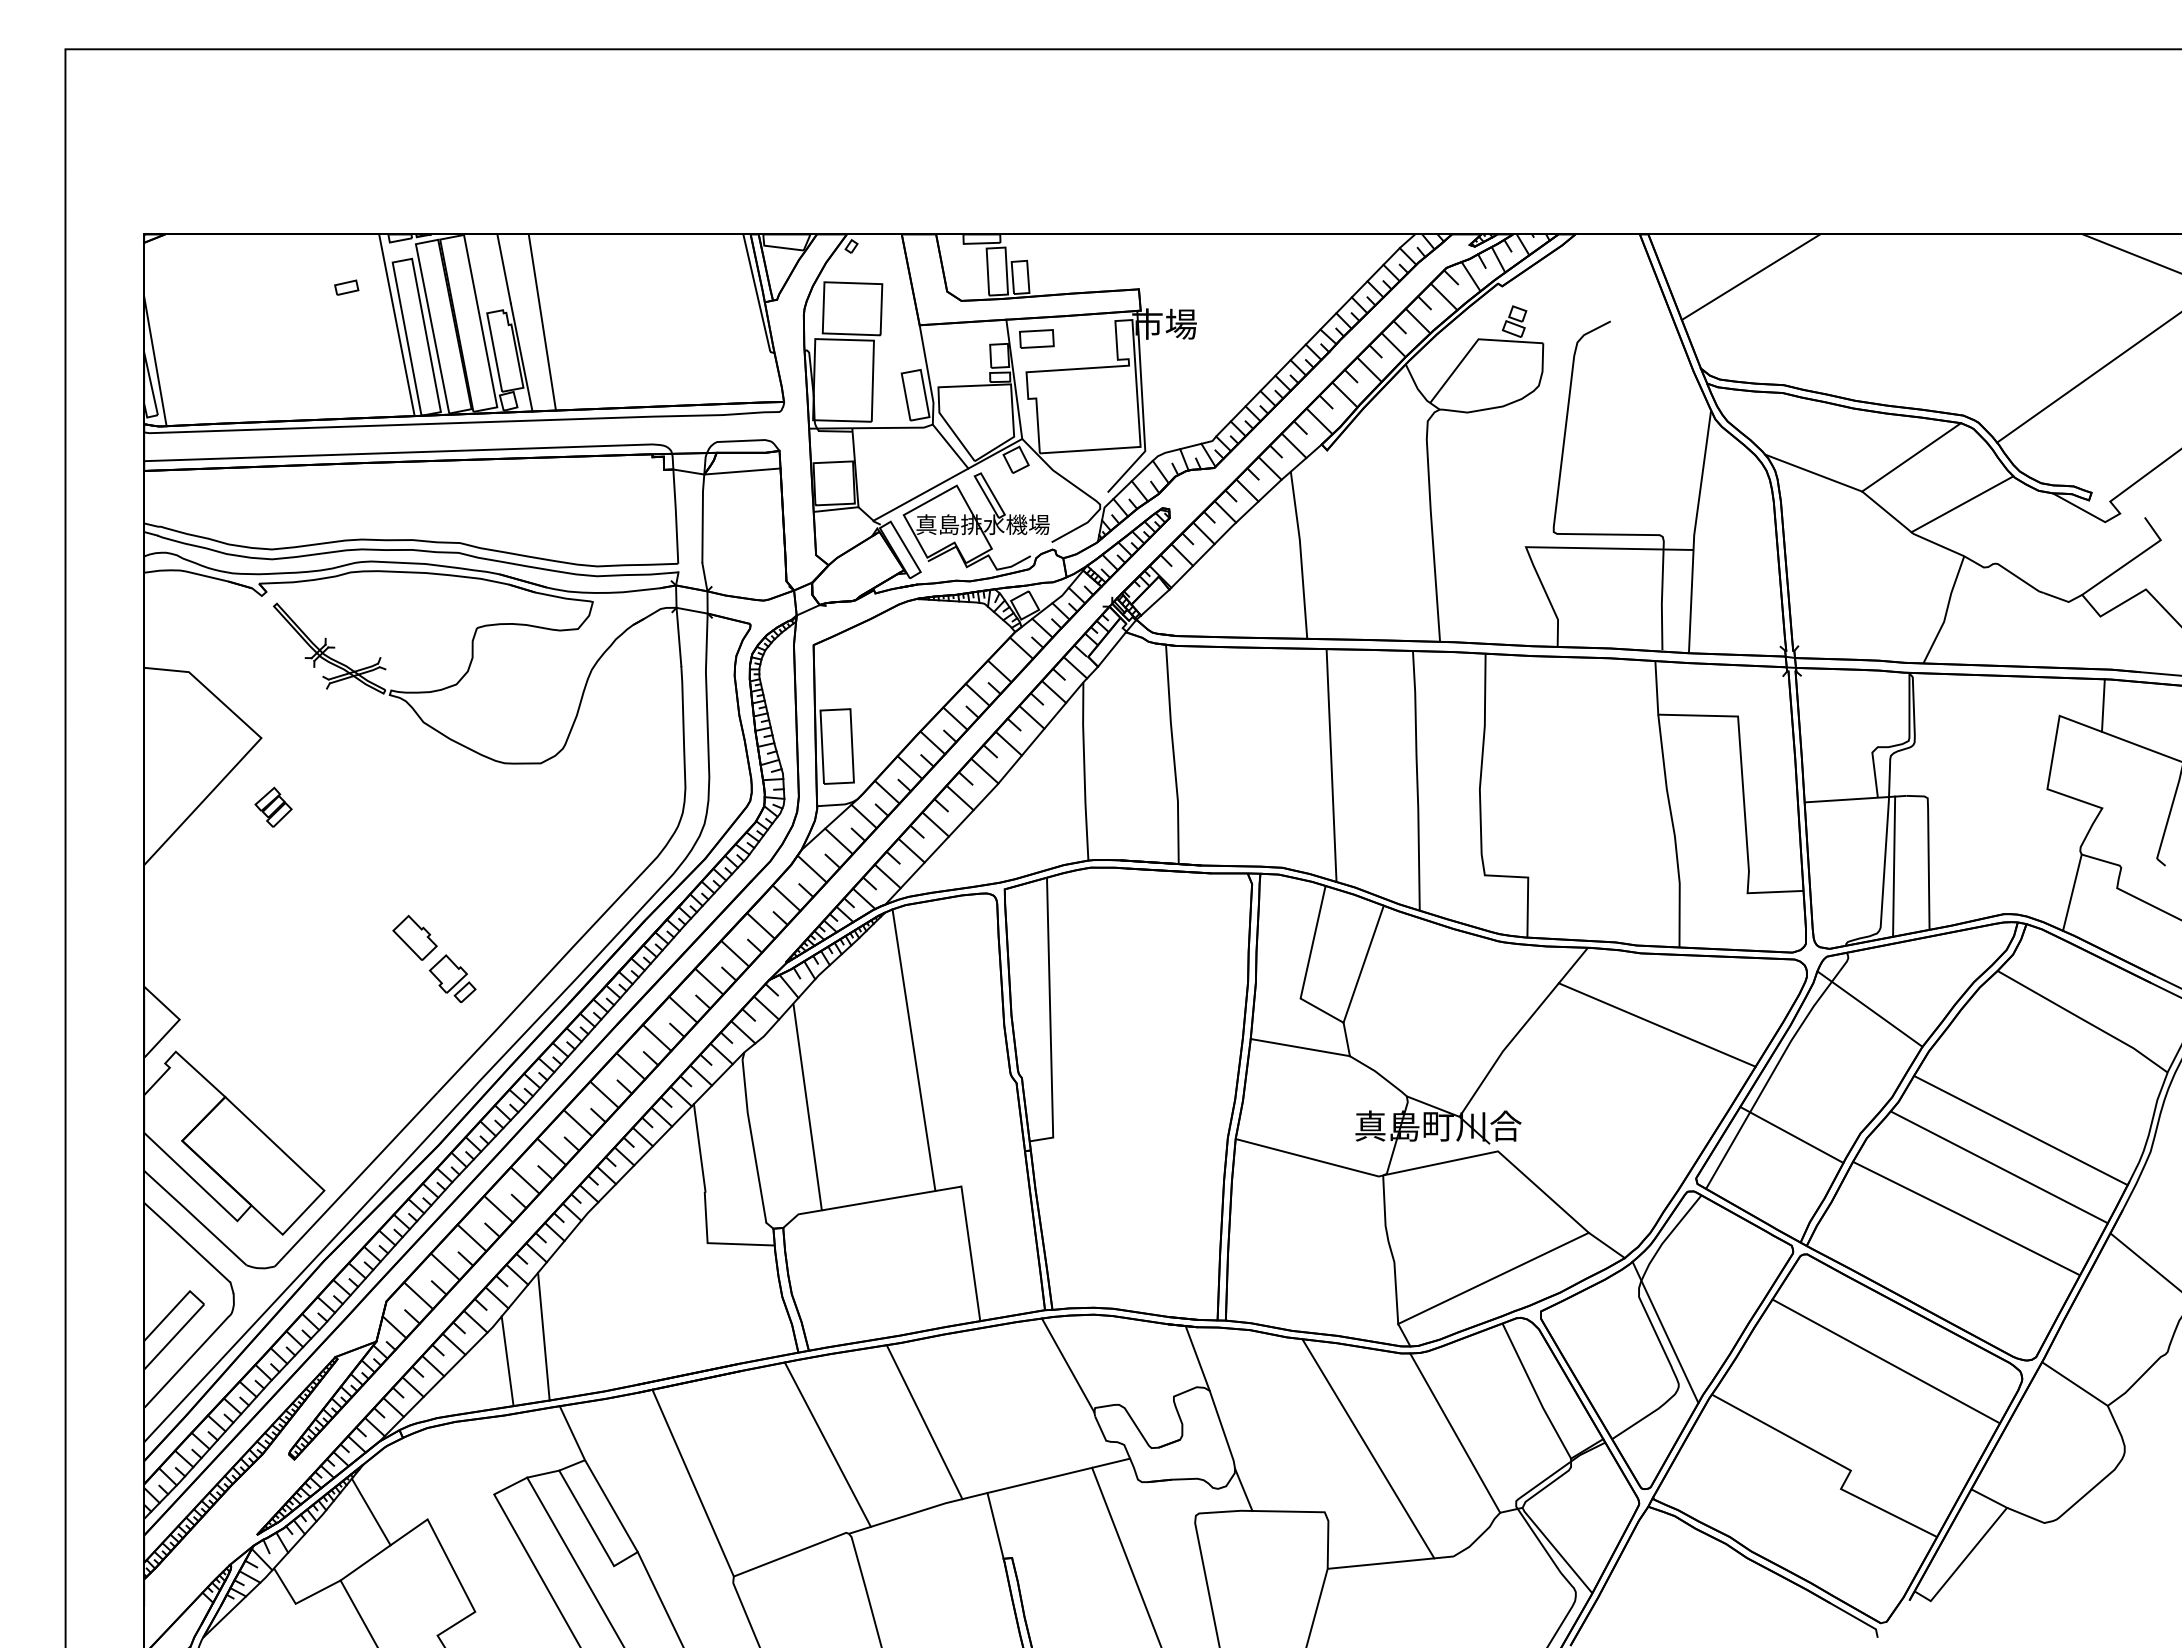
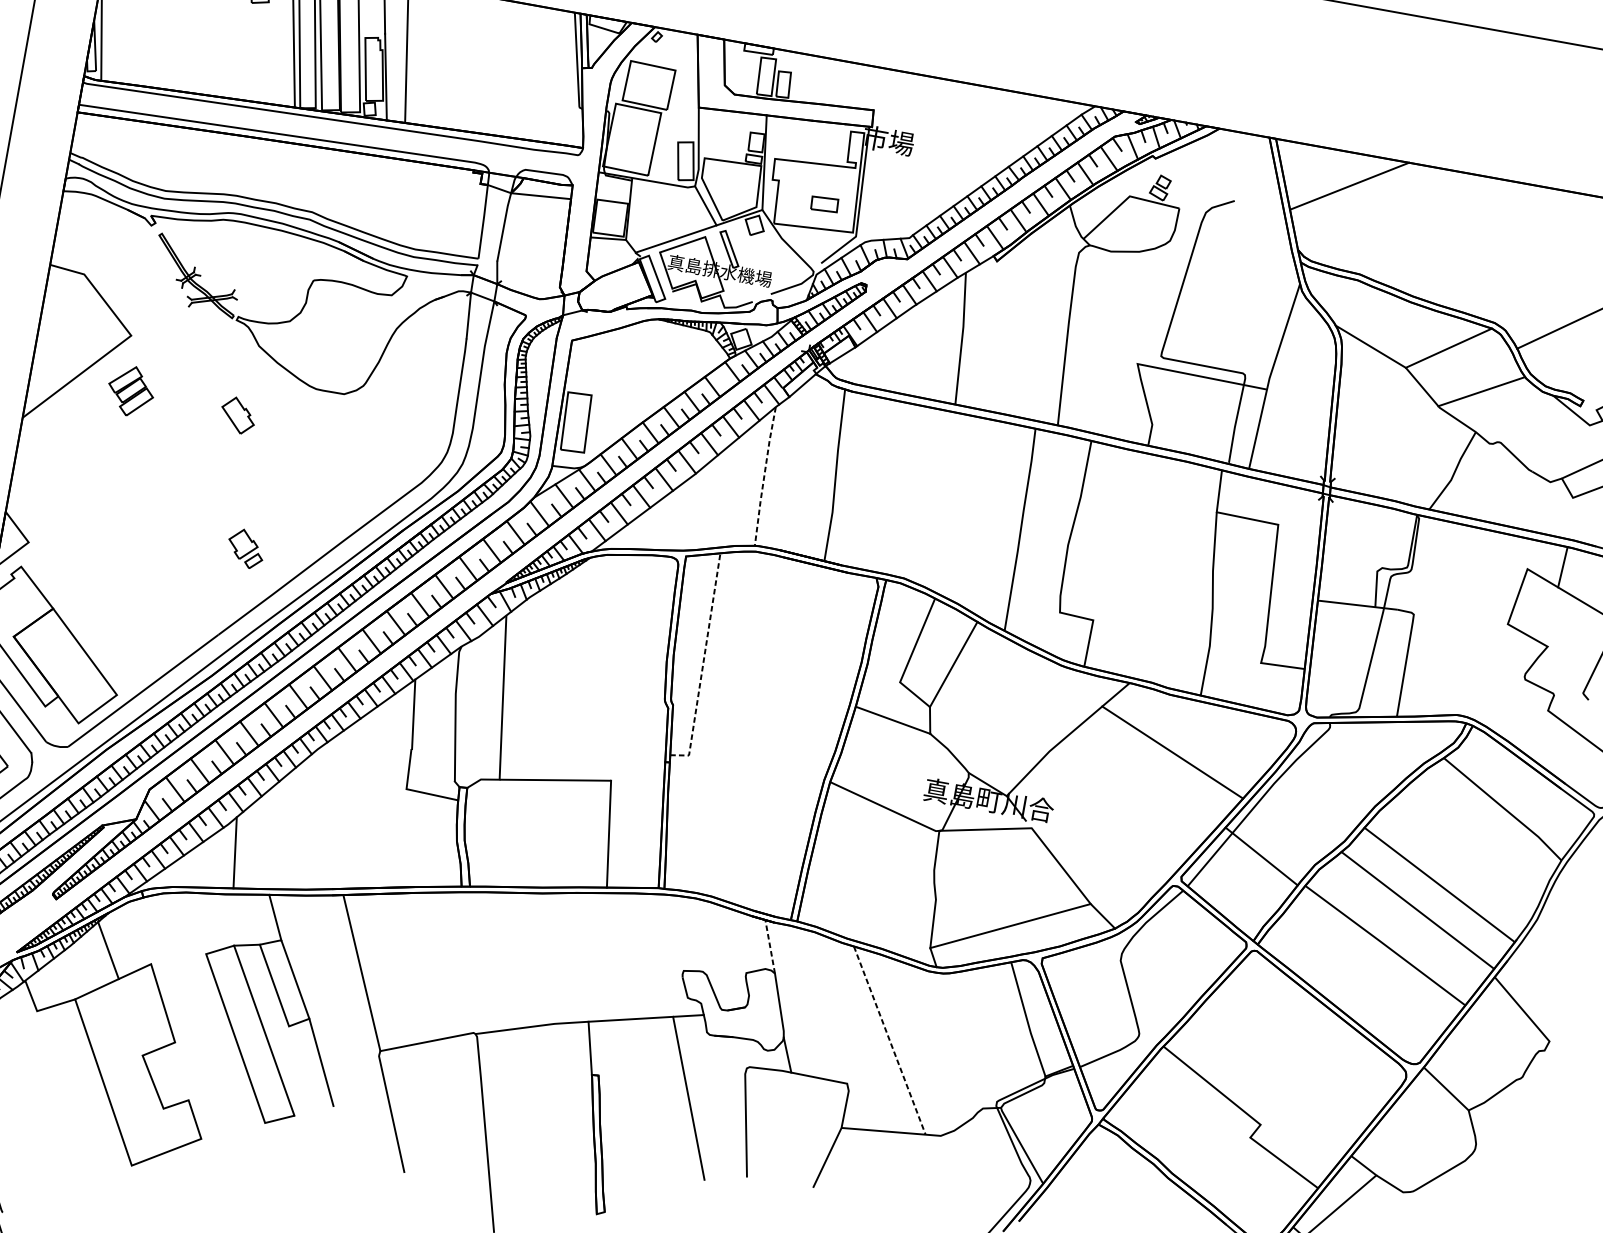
part: (1036, 338) -> (824, 203), moved
line: (1331, 765) -> (956, 506), removed
line: (1084, 771) -> (764, 476), solid -> dashed
part: (273, 806) -> (131, 390), size x1.6
line: (1894, 866) -> (1378, 662), removed
line: (2072, 892) -> (1512, 707), removed
part: (414, 937) -> (237, 415), moved
line: (1869, 1008) -> (1339, 769), removed
line: (1050, 1019) -> (703, 663), solid -> dashed
line: (913, 1050) -> (592, 668), removed
line: (1665, 1332) -> (1136, 991), removed
line: (543, 1336) -> (266, 838), removed
line: (1197, 1358) -> (770, 946), solid -> dashed
line: (1885, 1361) -> (1302, 1045), removed
line: (1067, 1365) -> (668, 934), removed
line: (924, 1422) -> (549, 958), removed
line: (1455, 1432) -> (959, 1040), removed
line: (827, 1444) -> (471, 961), removed
line: (1368, 1448) -> (889, 1040), solid -> dashed

